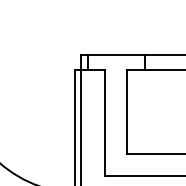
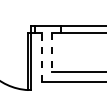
line: (127, 113) -> (52, 53), solid -> dashed
line: (105, 122) -> (42, 57), solid -> dashed

